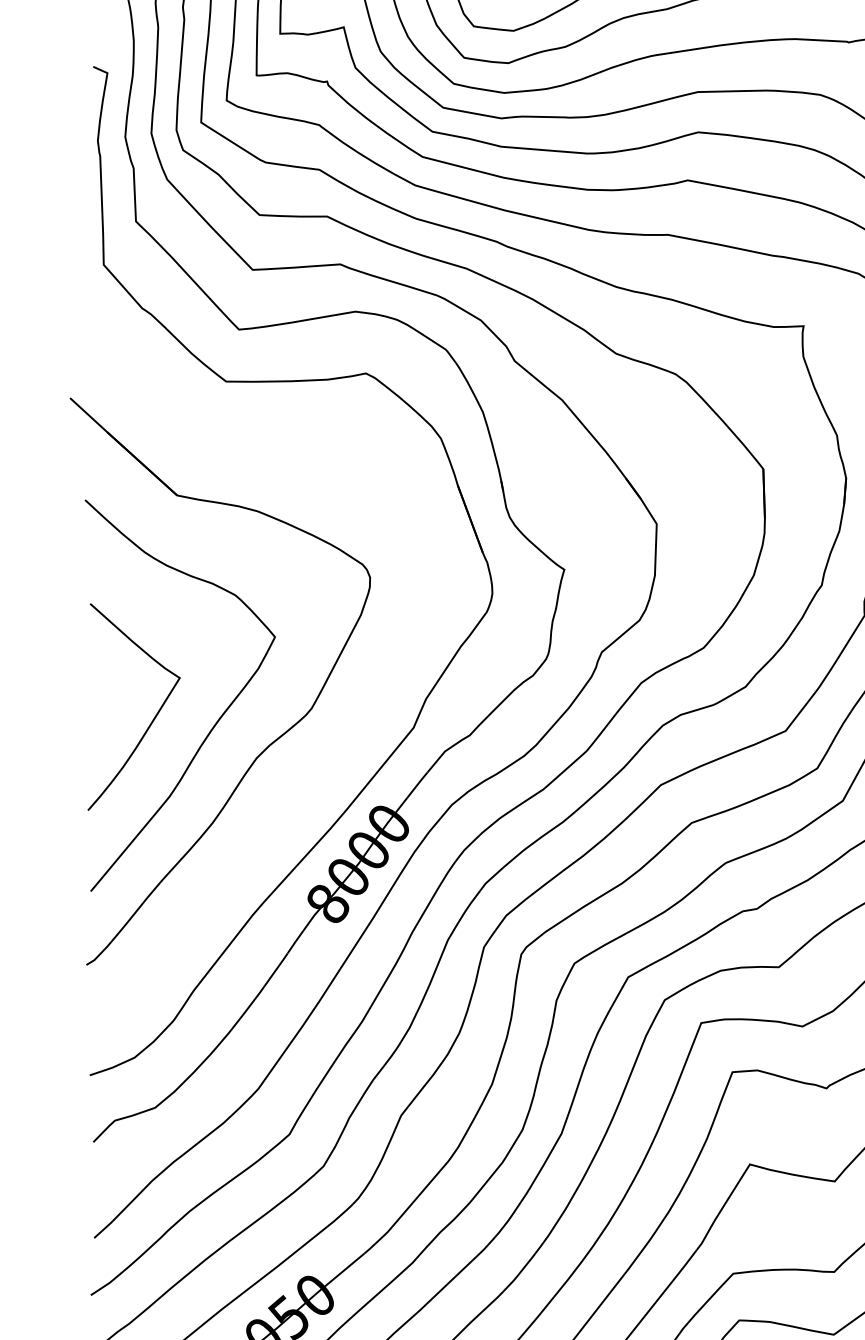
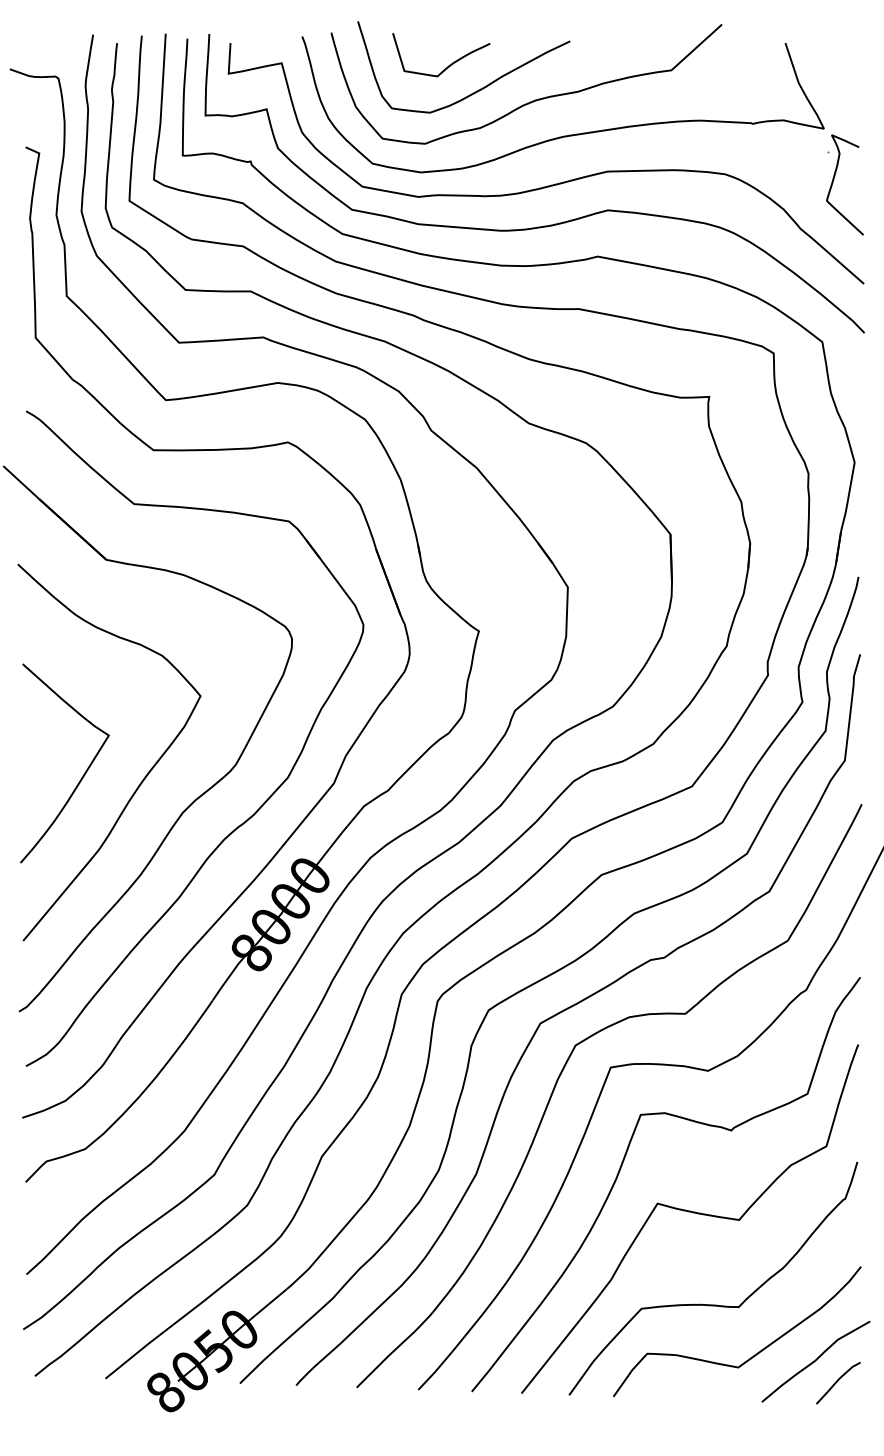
part: (339, 748) -> (262, 803), added

